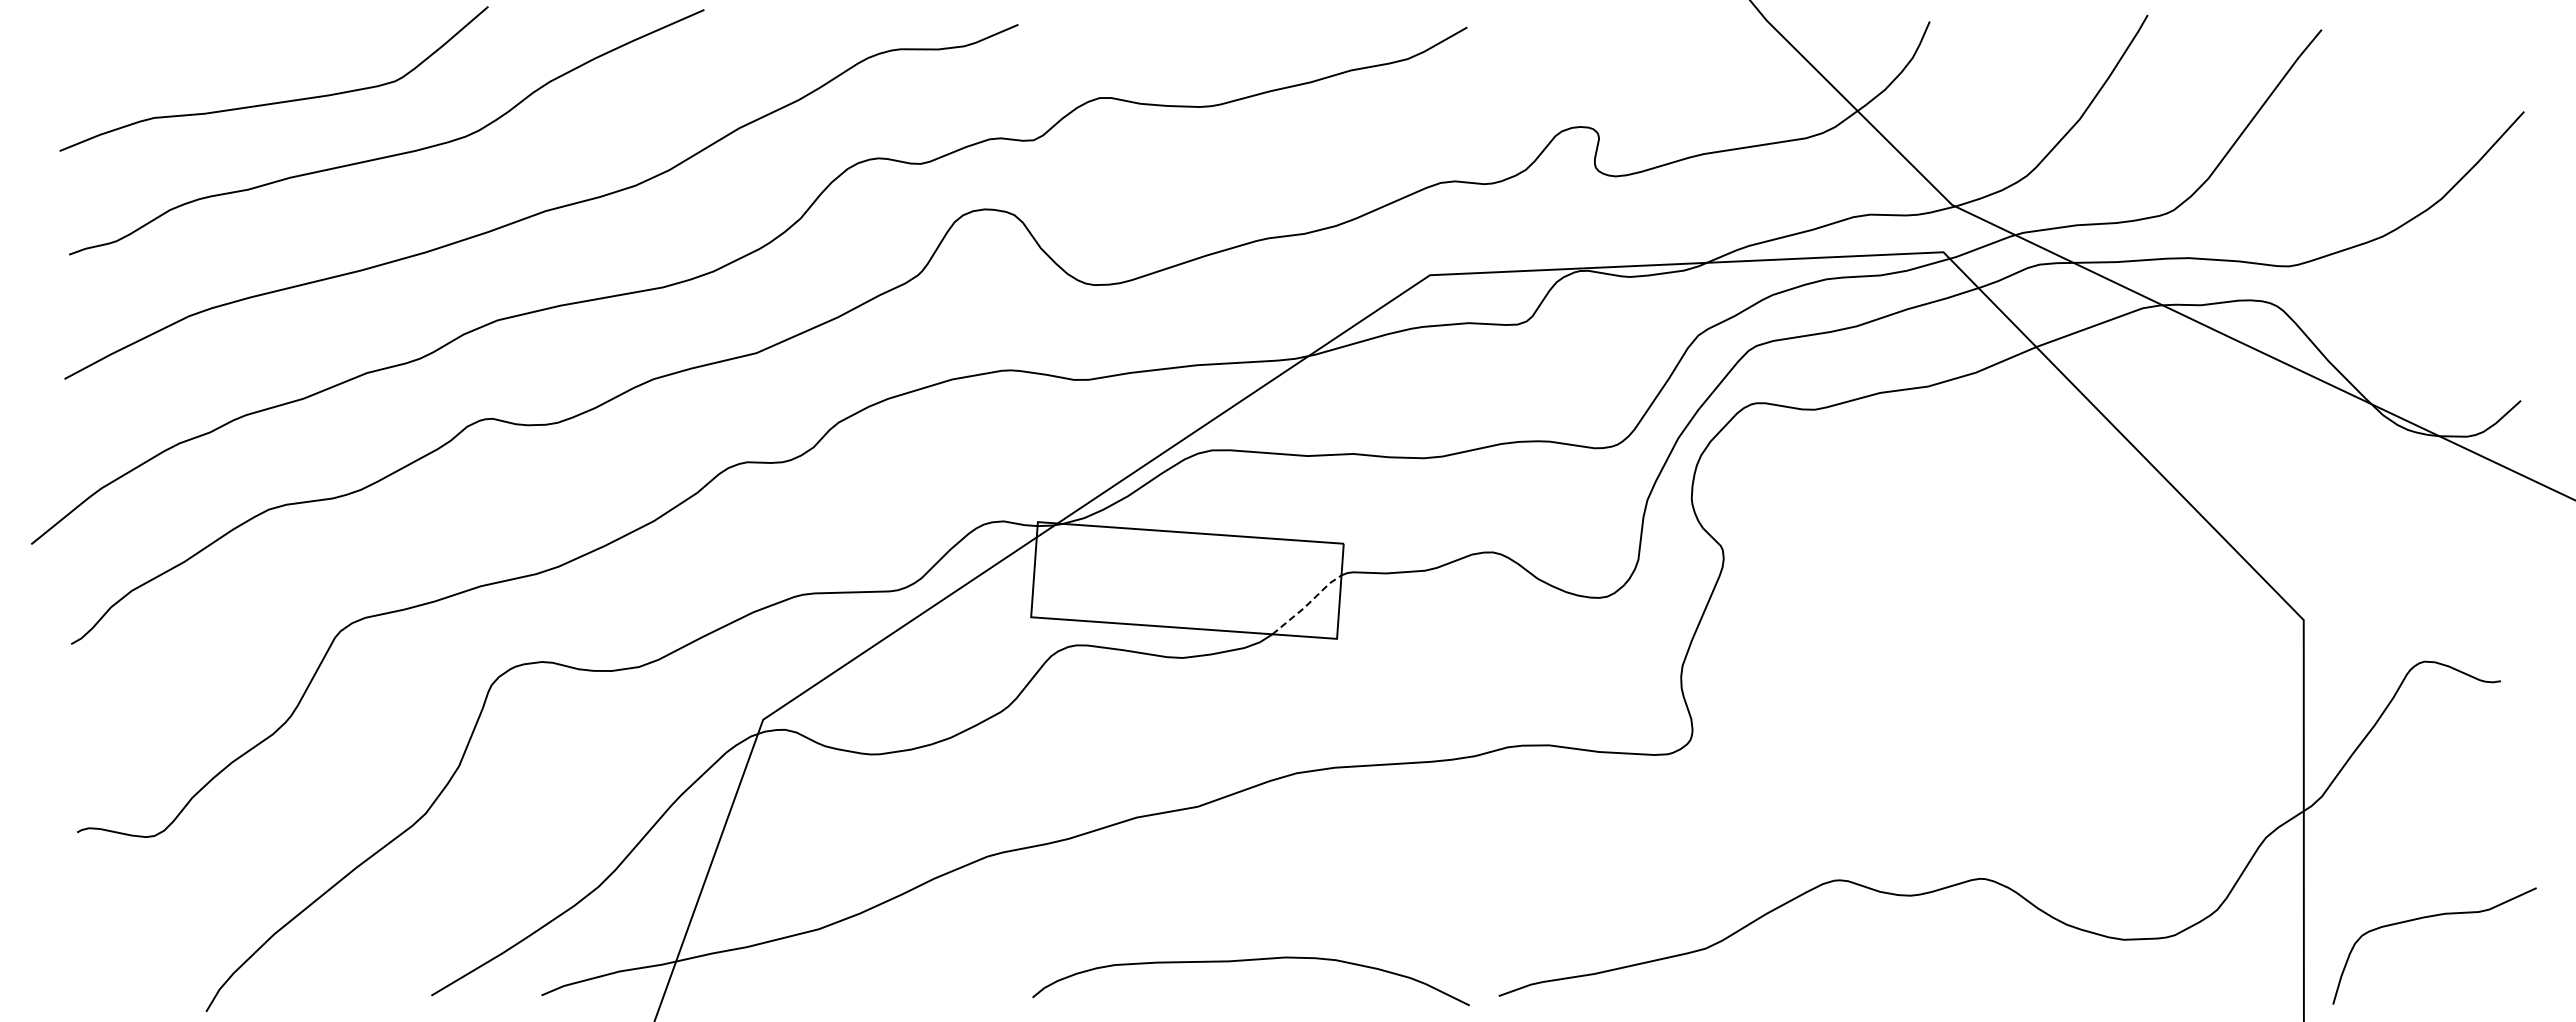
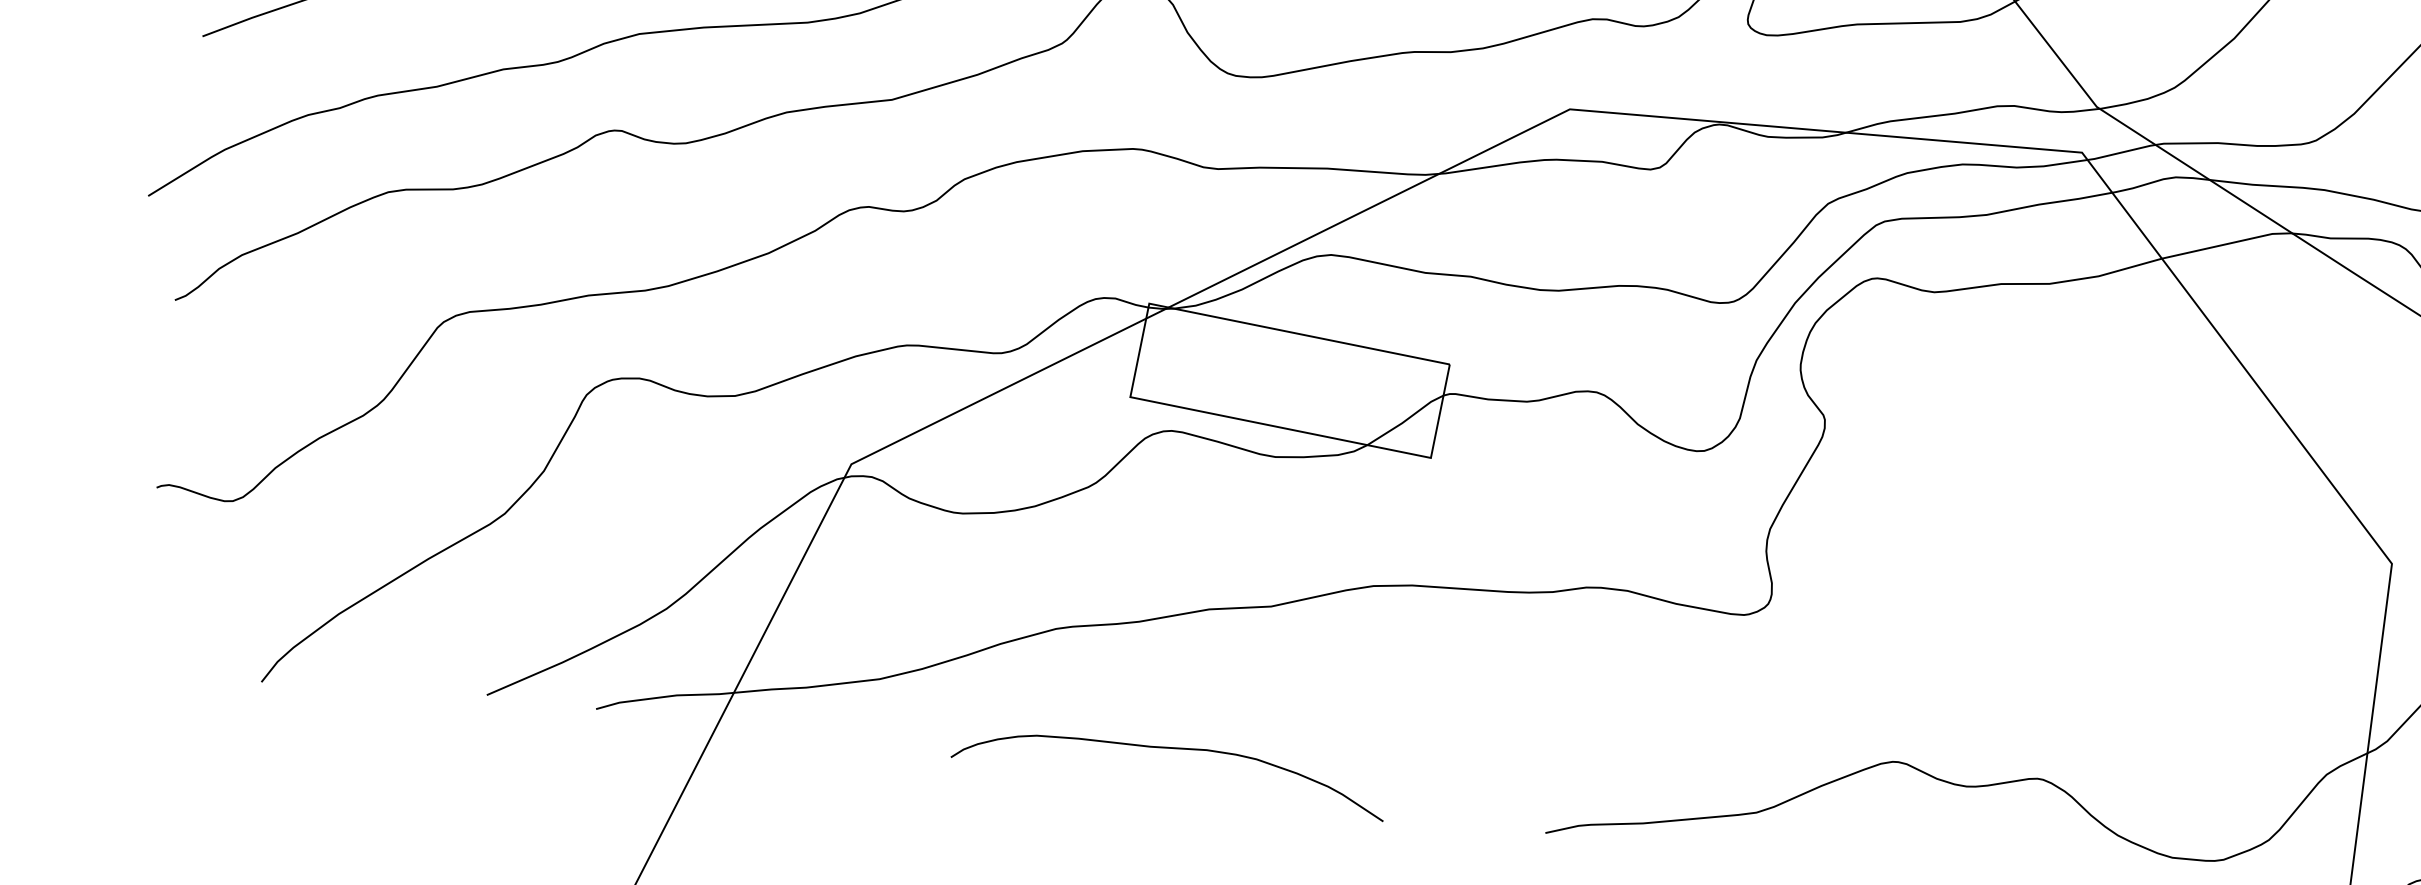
line: (1307, 604) -> (1406, 420), dashed -> solid
curve: (1246, 961) -> (1167, 749), moved

